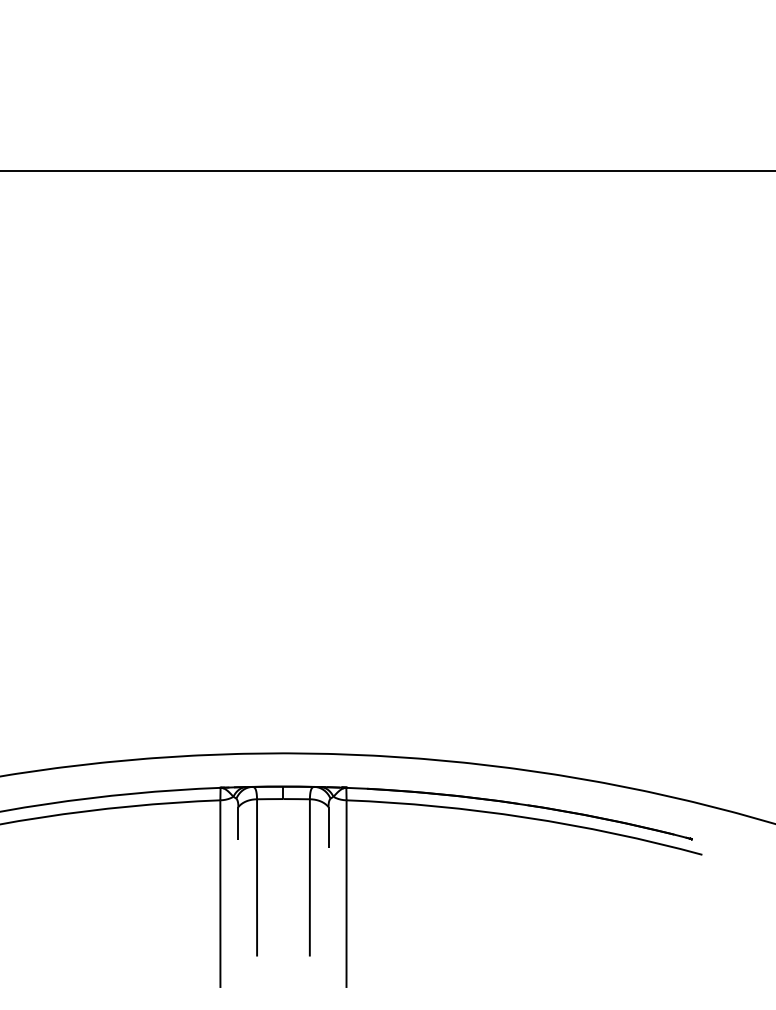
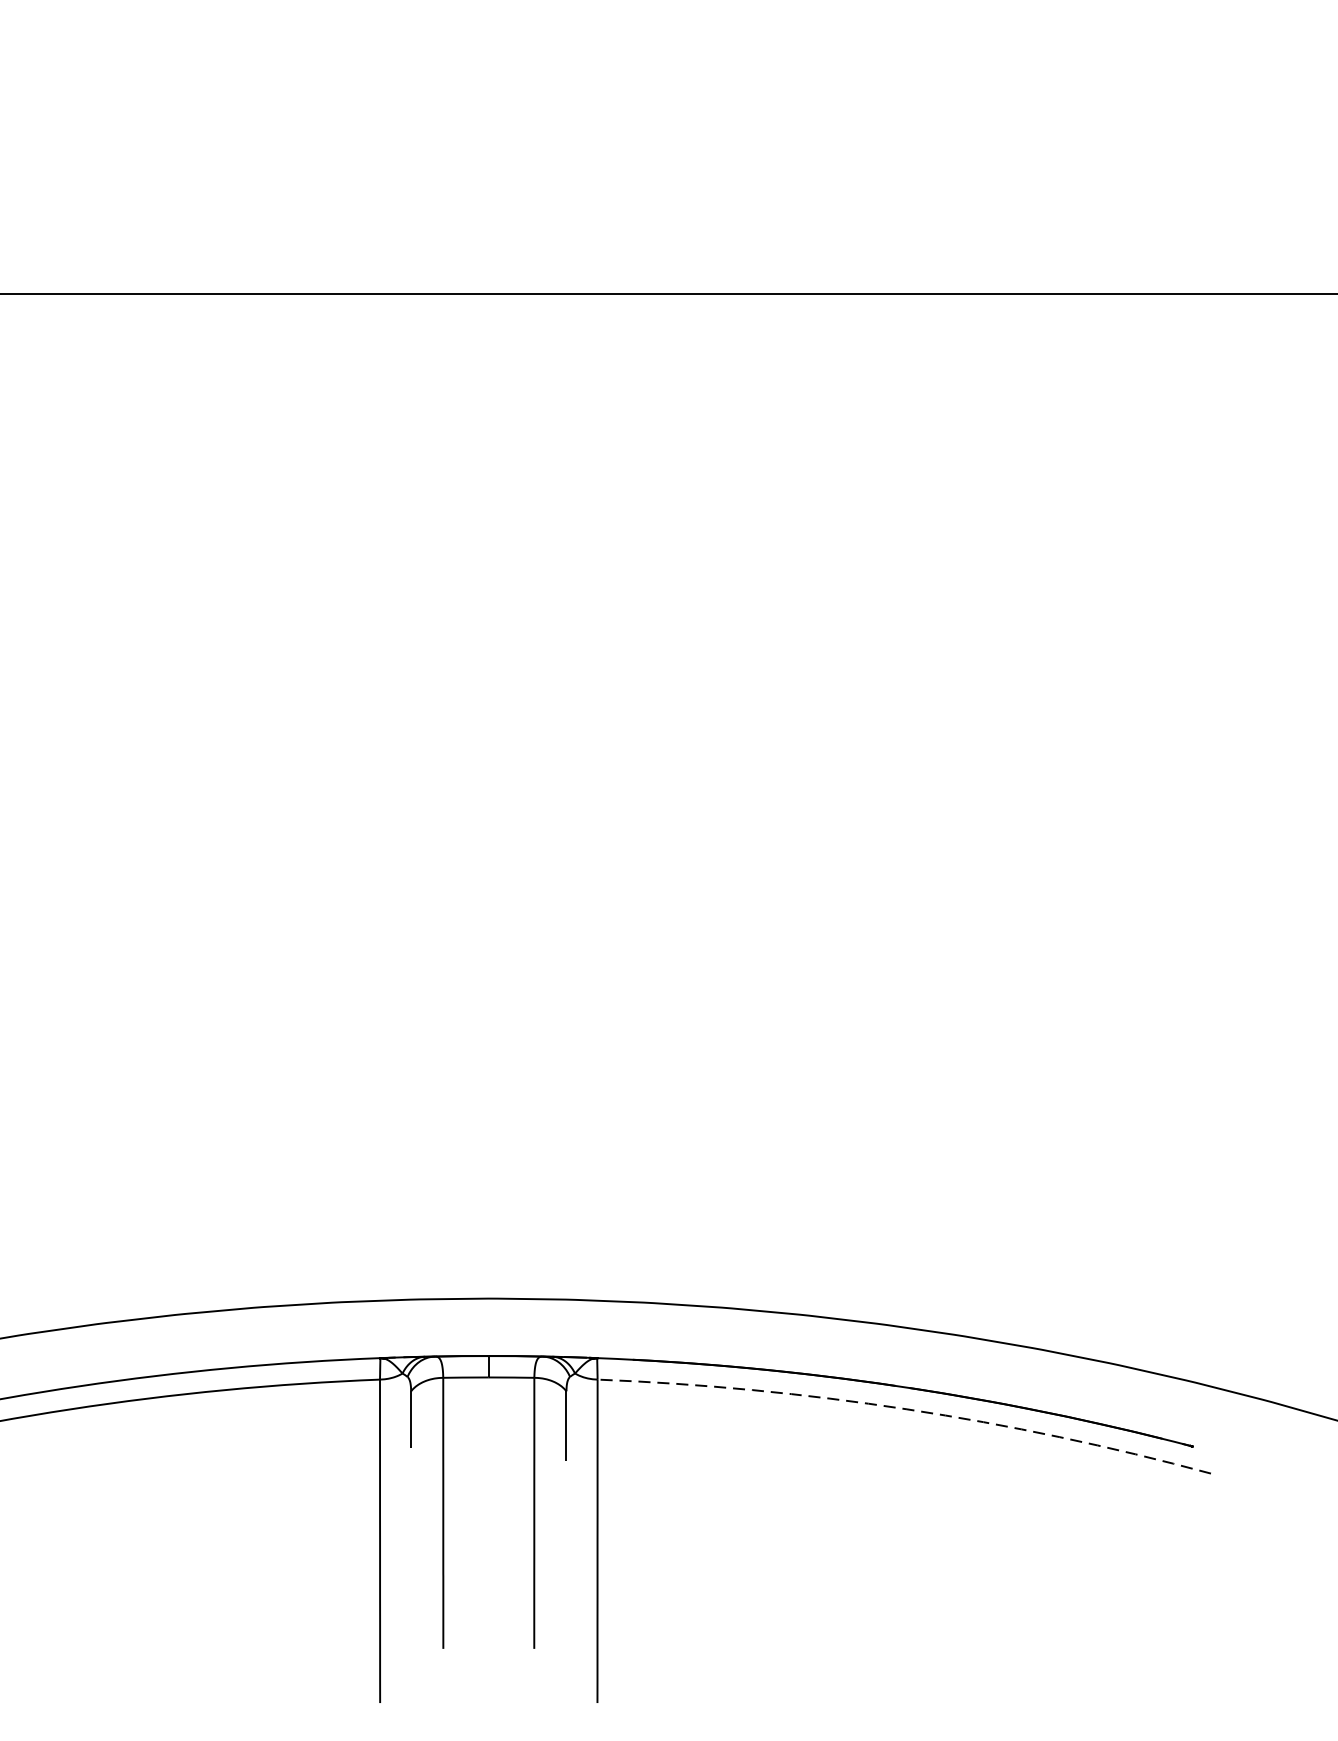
arc: (526, 817) -> (907, 1409), solid -> dashed

